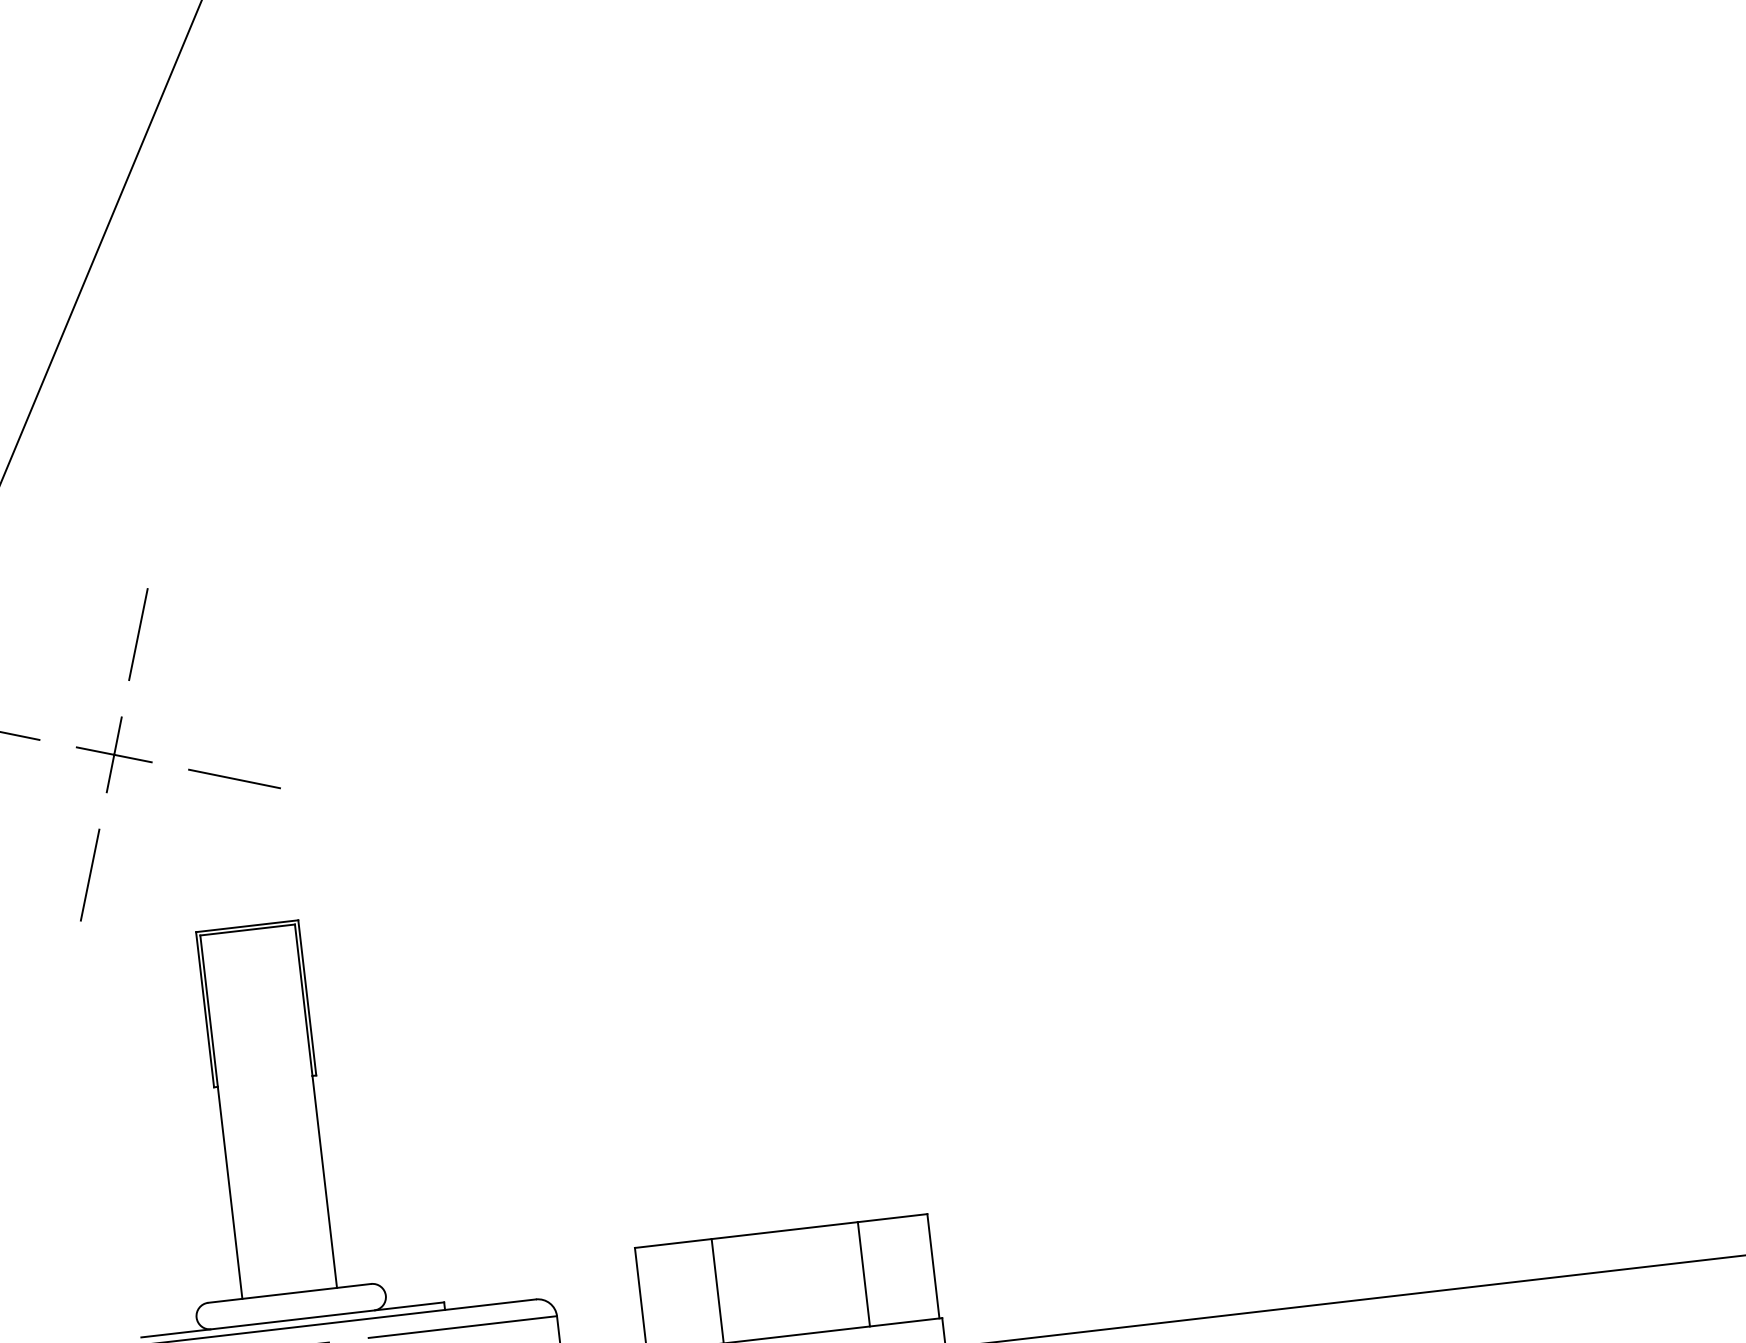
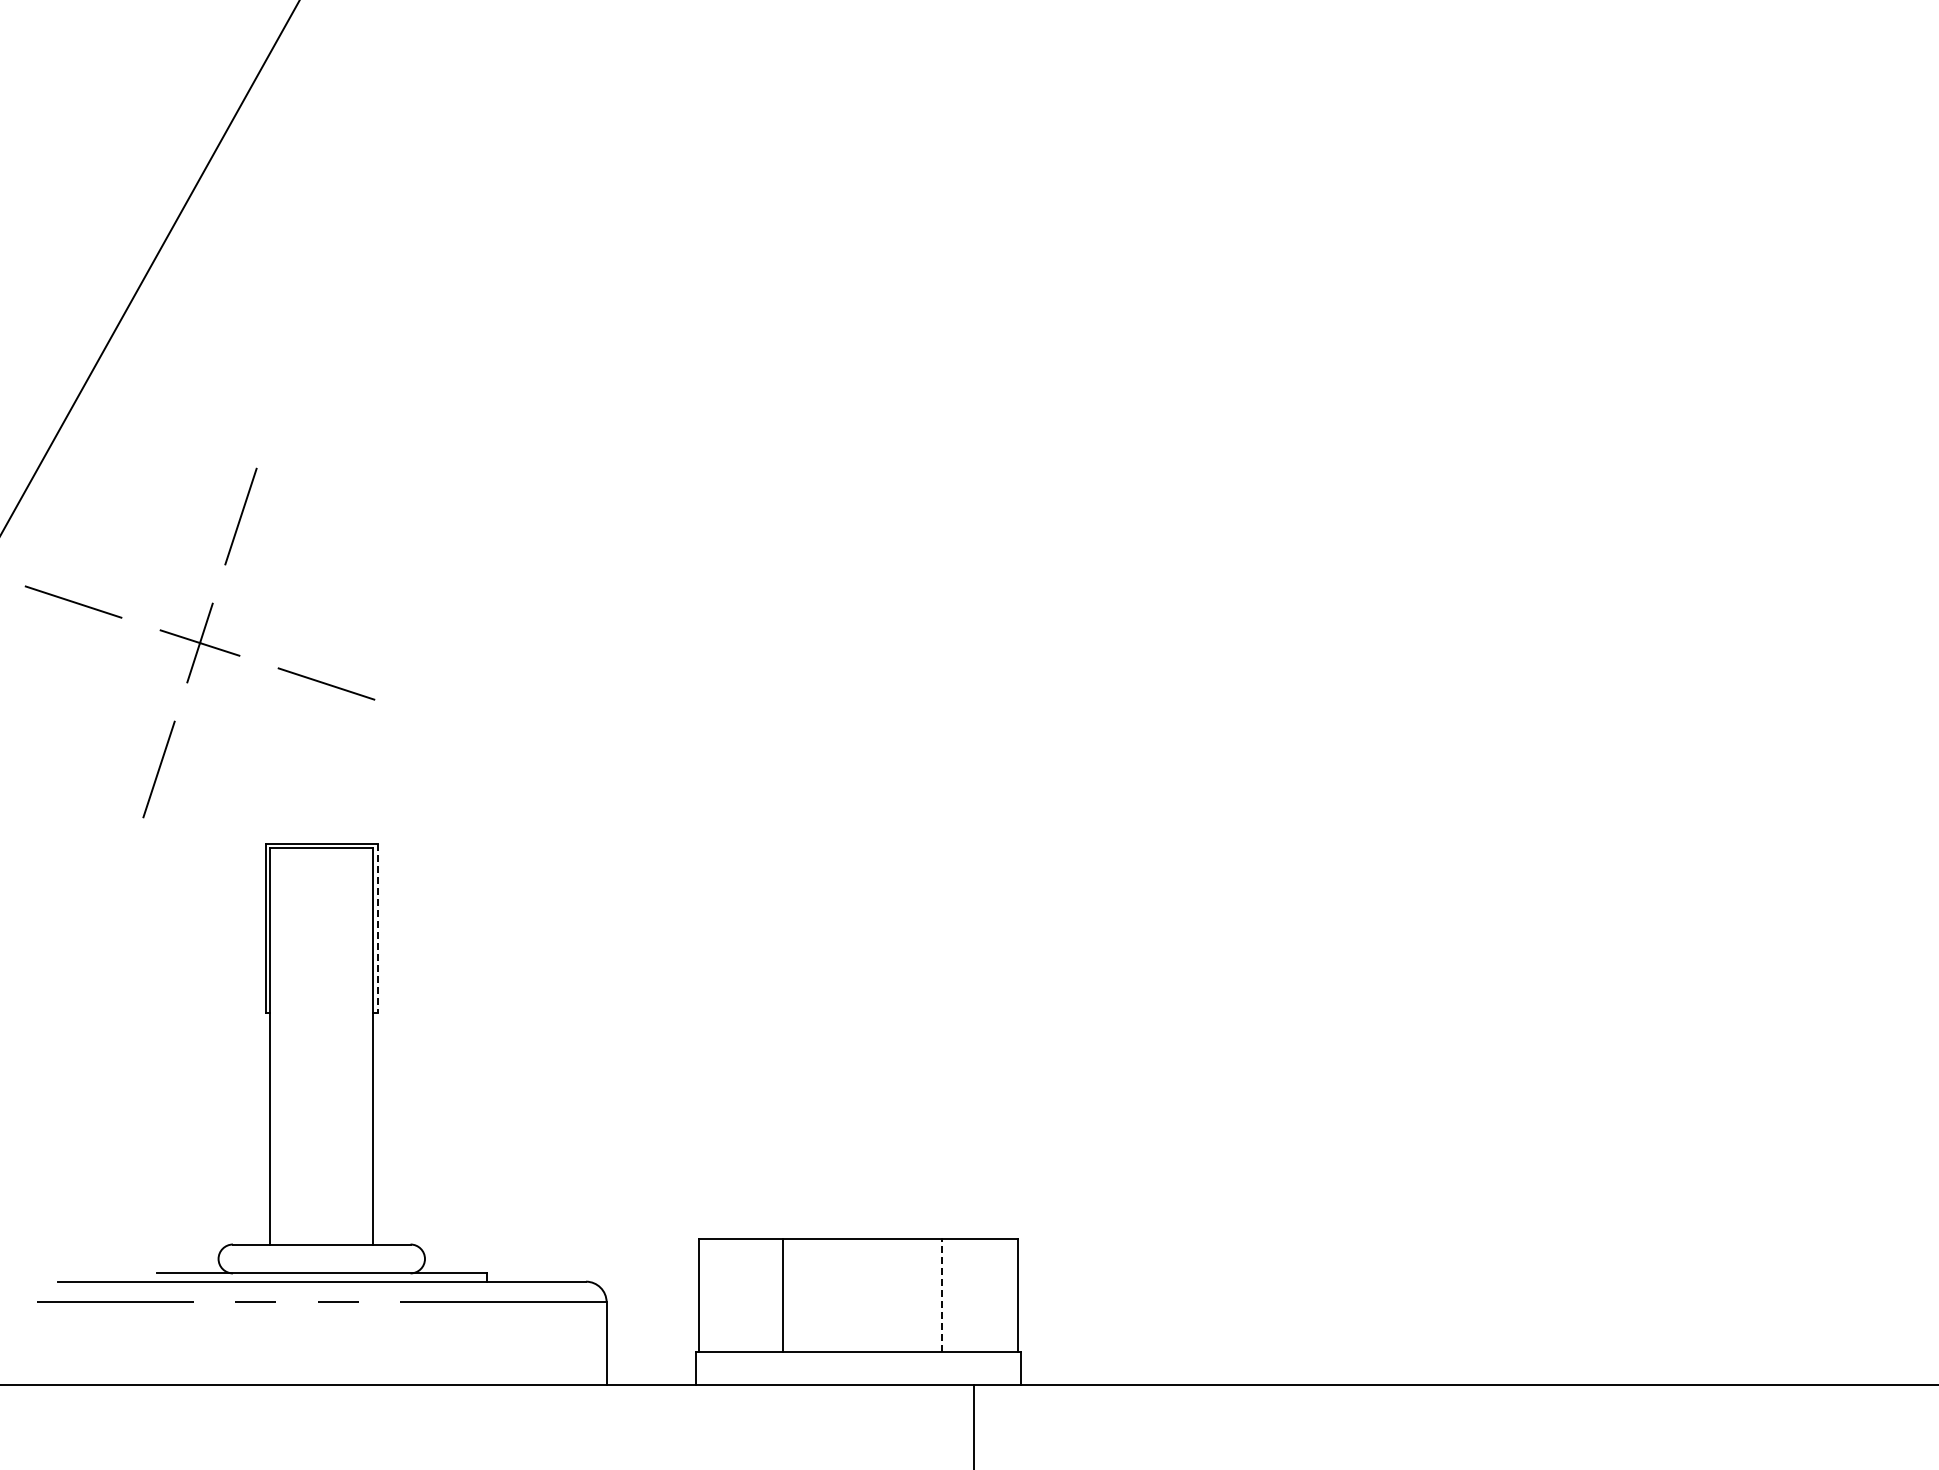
line: (307, 997) -> (377, 928), solid -> dashed
line: (864, 1274) -> (942, 1295), solid -> dashed

